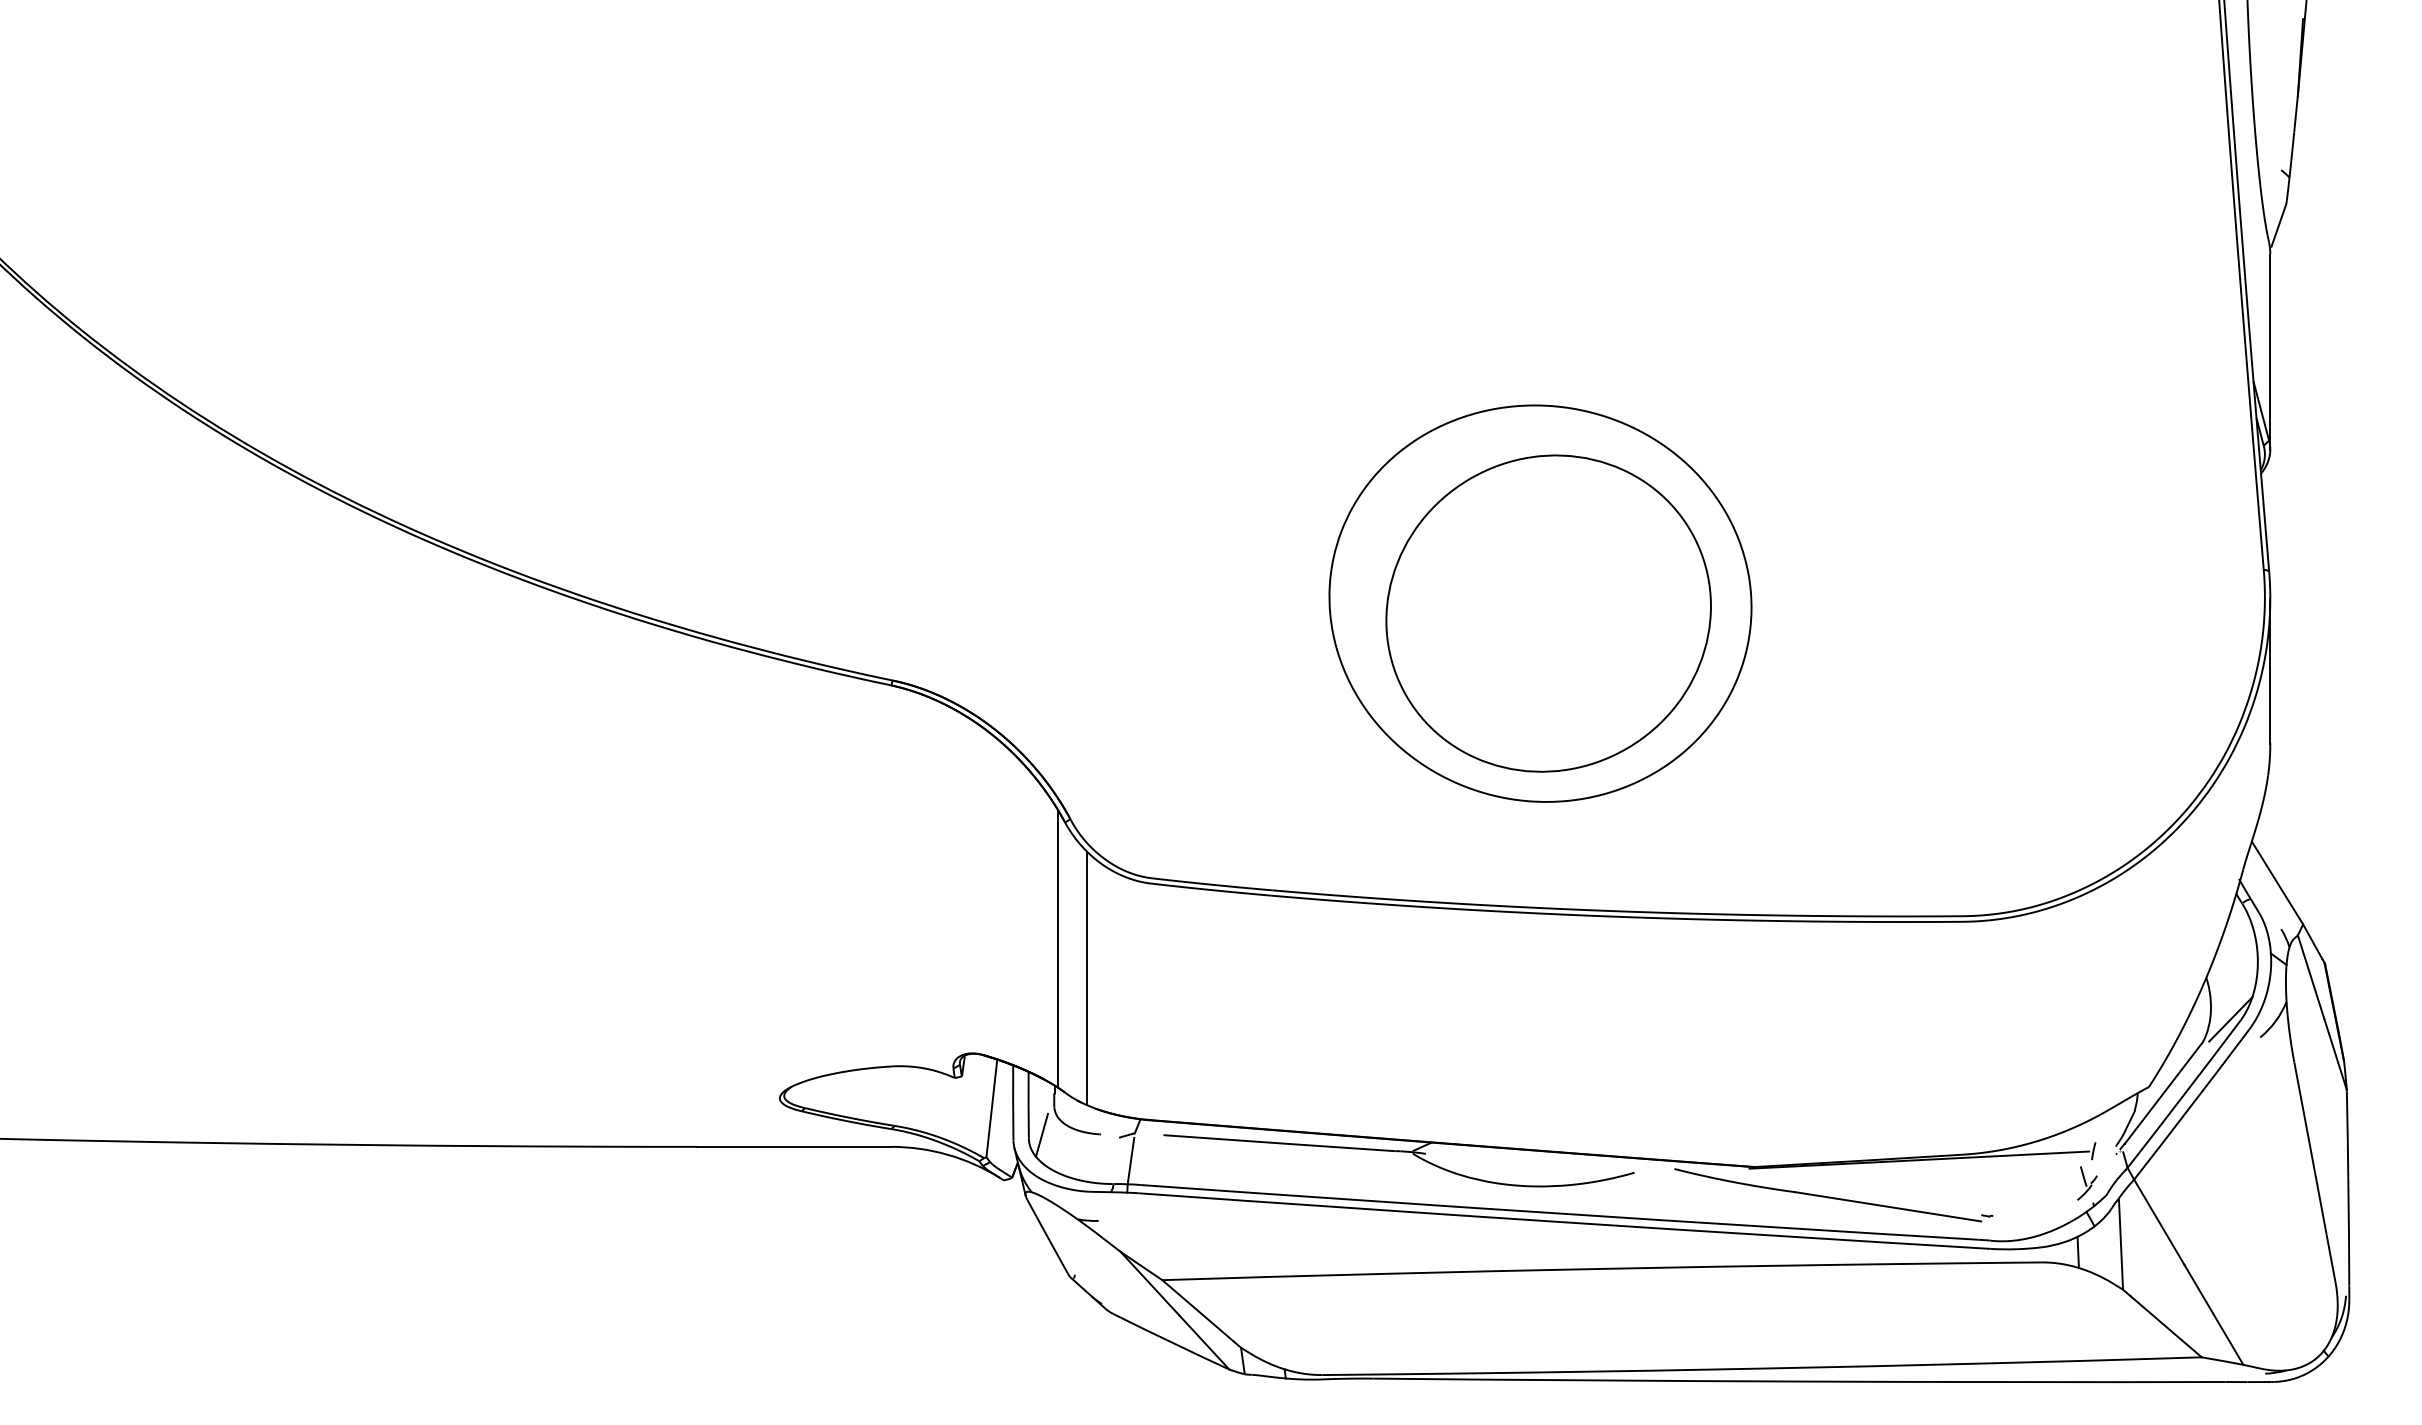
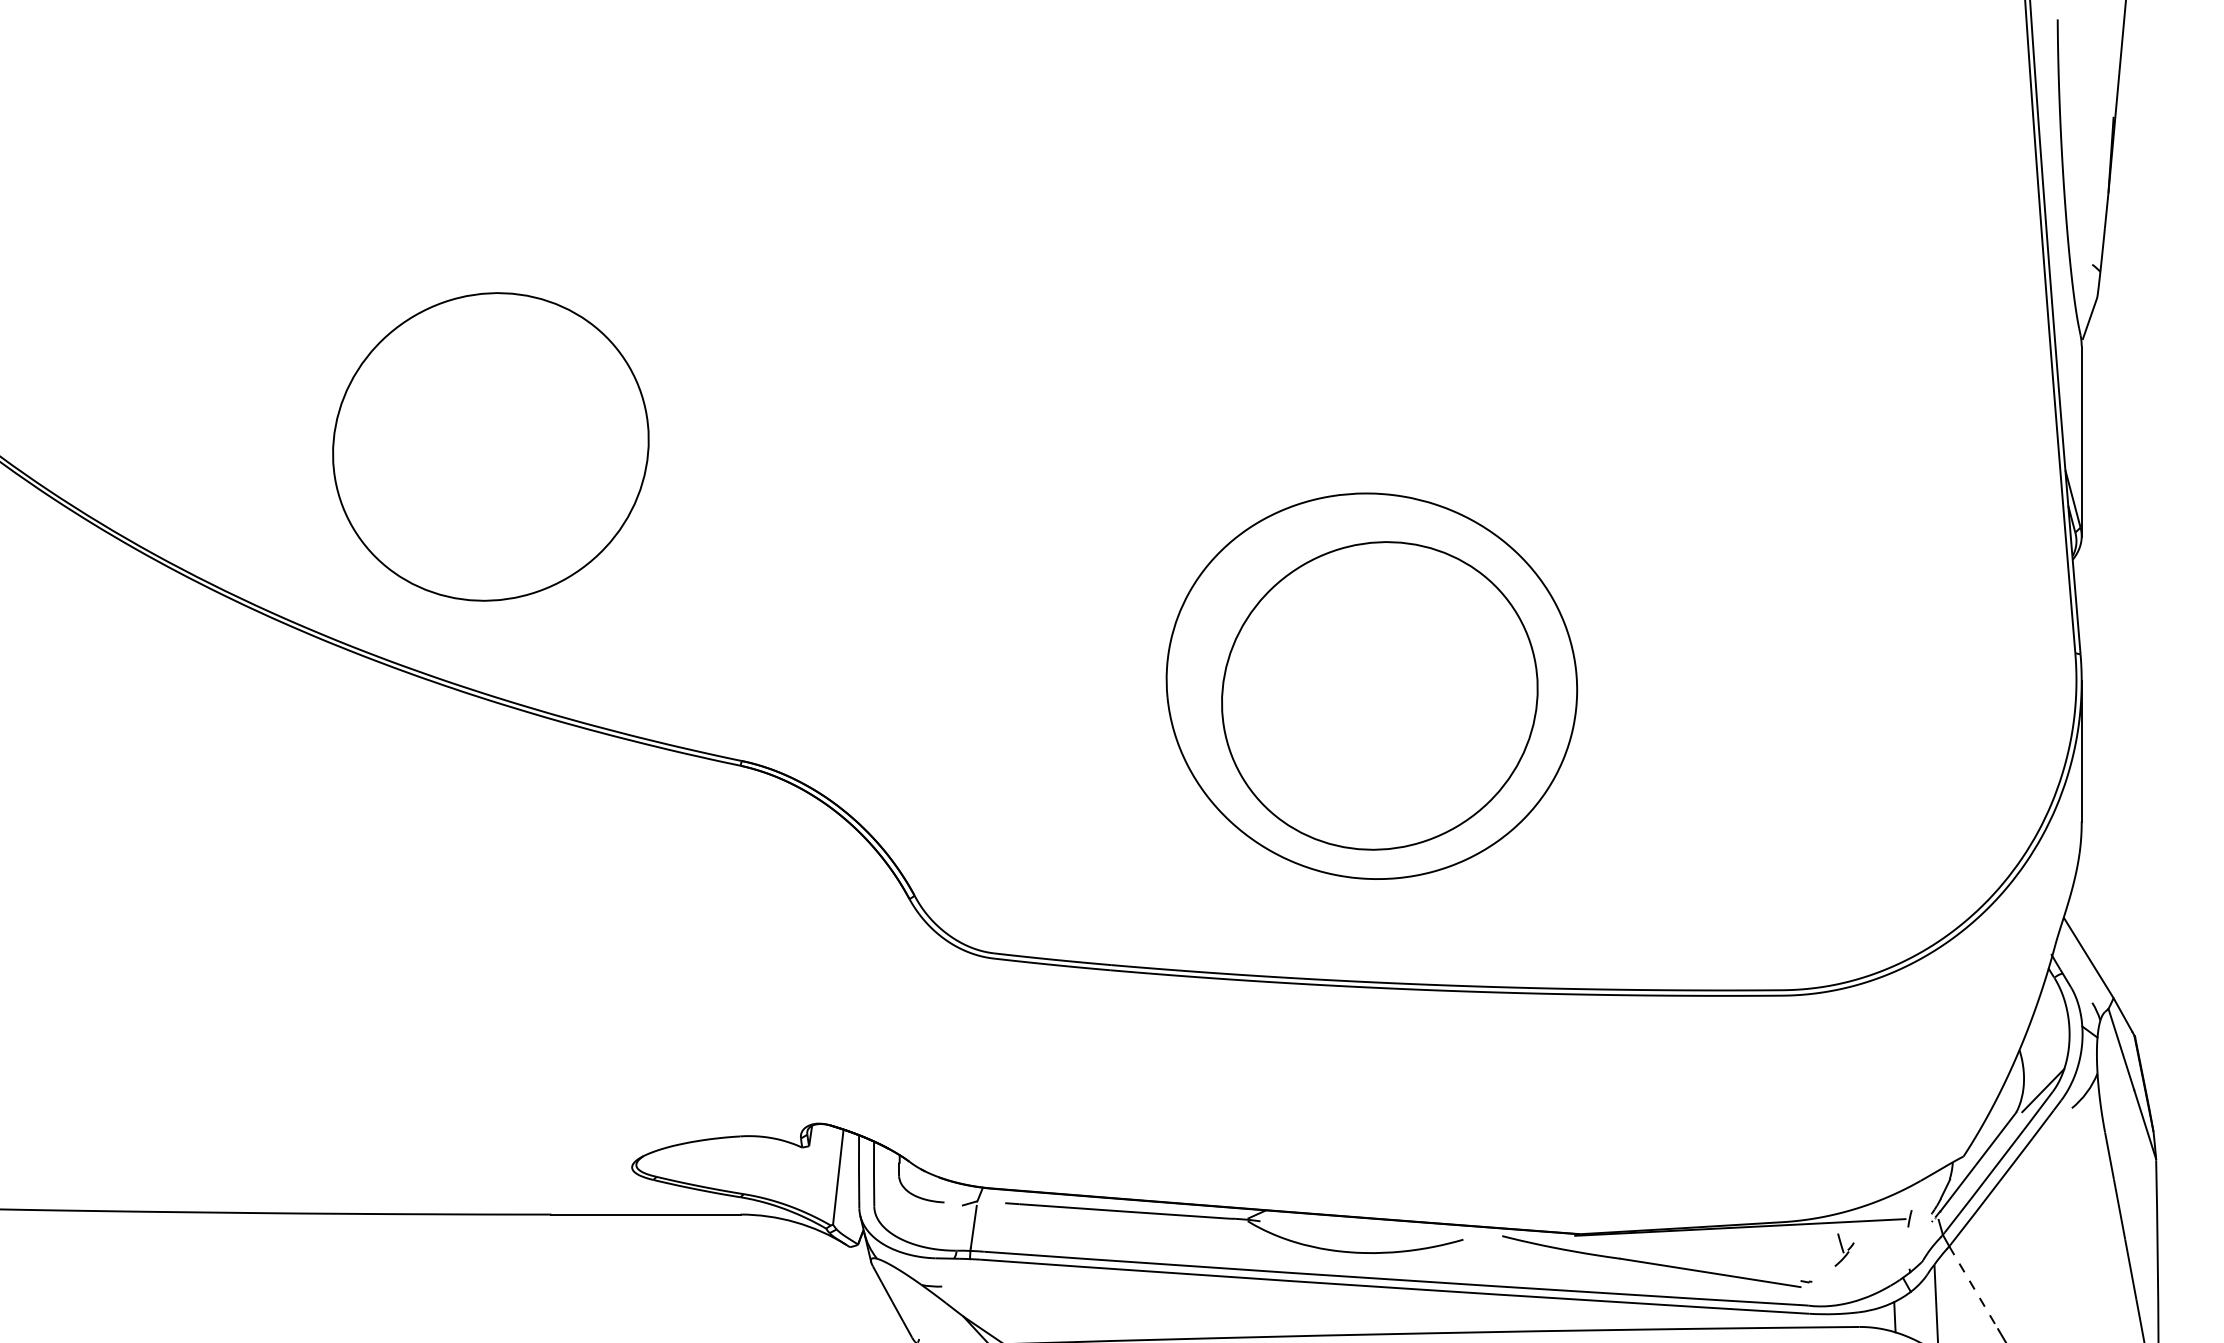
part: (634, 357) -> (490, 446), added
line: (1057, 948) -> (902, 1021), removed
line: (1087, 978) -> (931, 1050), removed
line: (1041, 1134) -> (886, 1202), removed
part: (2087, 1183) -> (1844, 1250), moved
line: (2159, 1222) -> (1973, 1288), solid -> dashed

